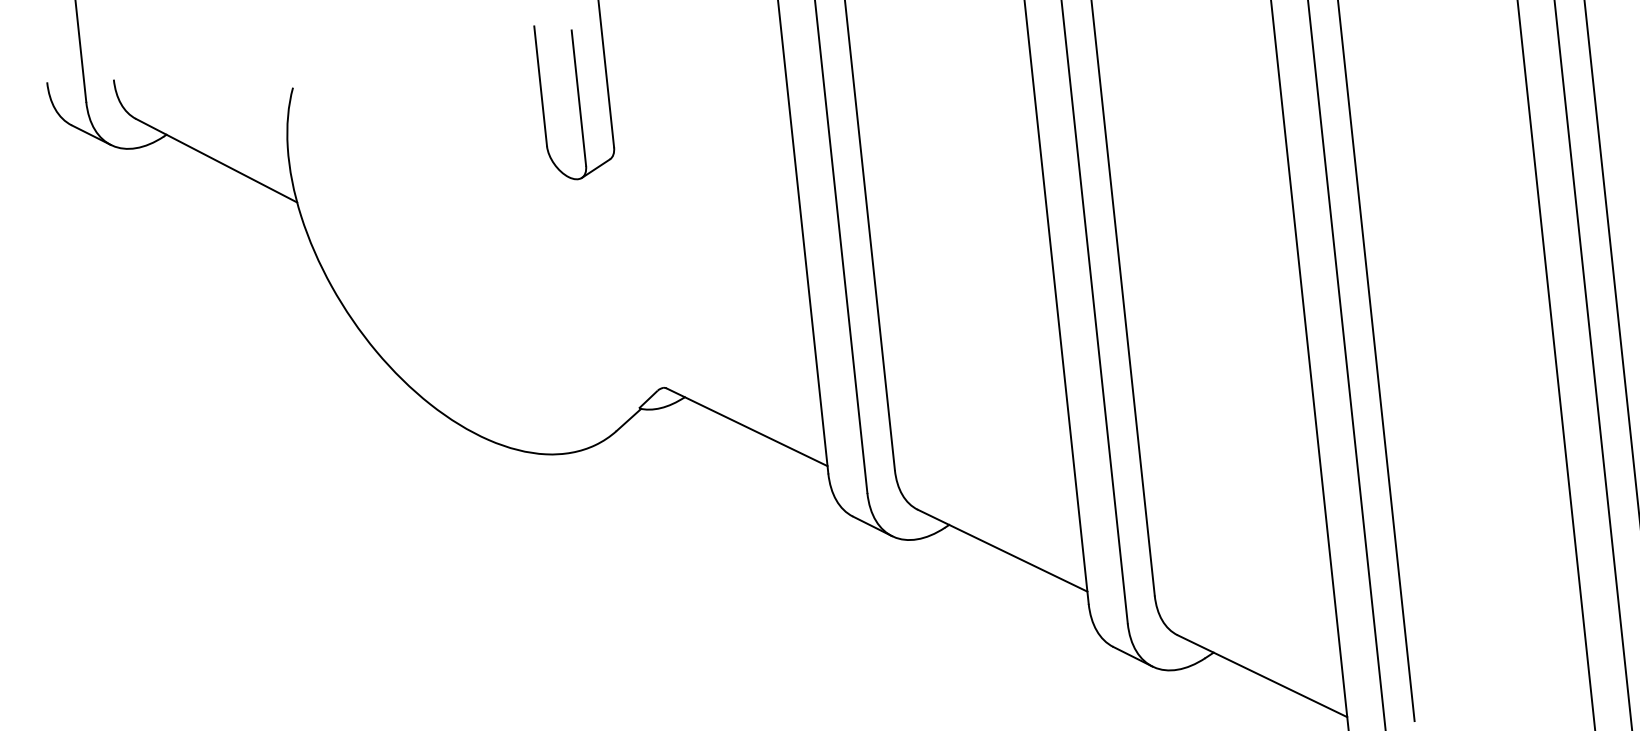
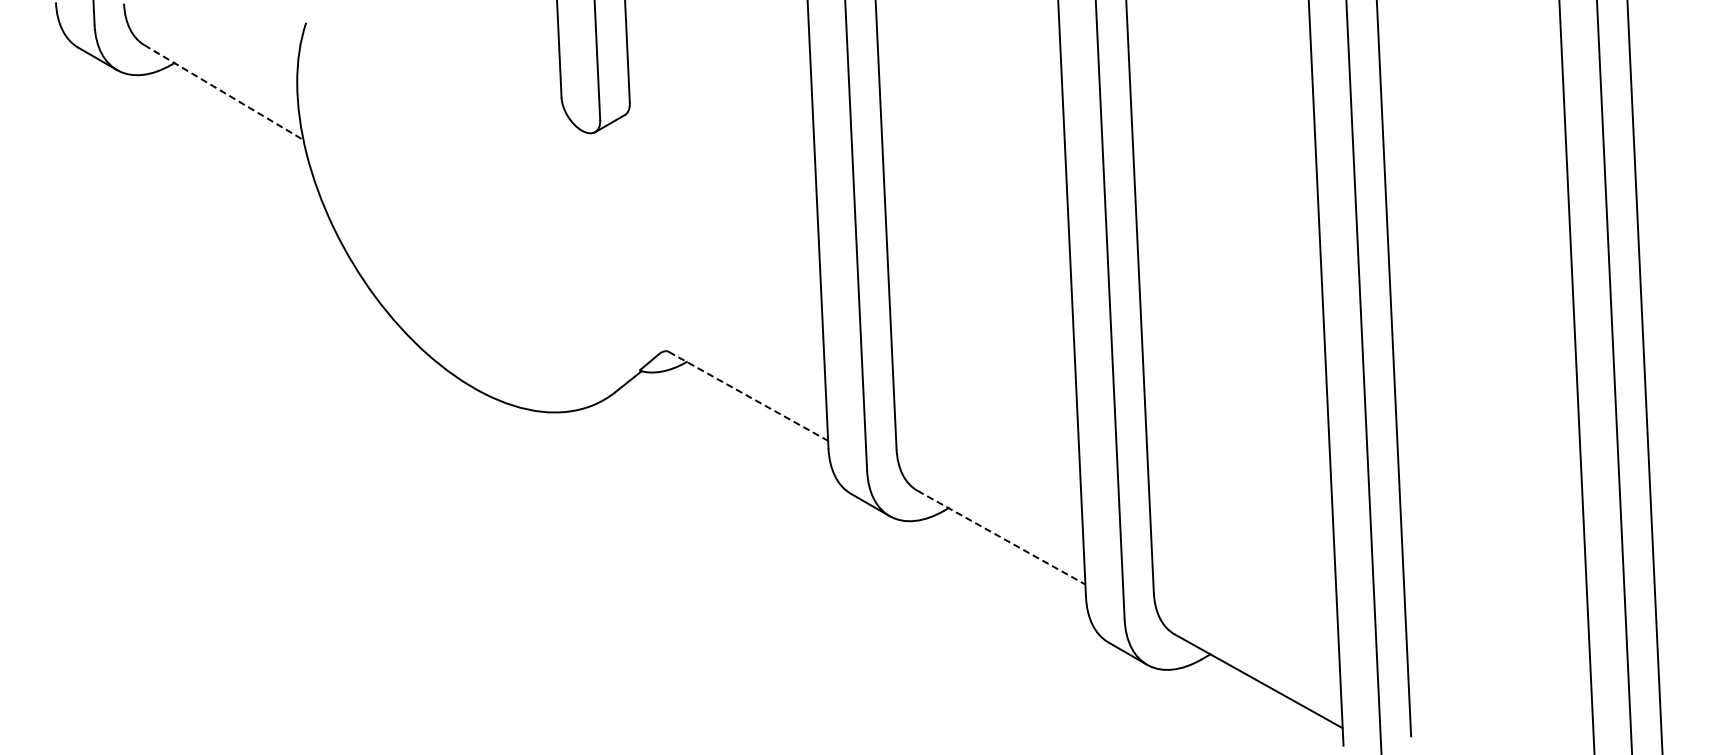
line: (216, 160) -> (223, 92), solid -> dashed
line: (747, 427) -> (748, 396), solid -> dashed
line: (1002, 550) -> (1001, 537), solid -> dashed

